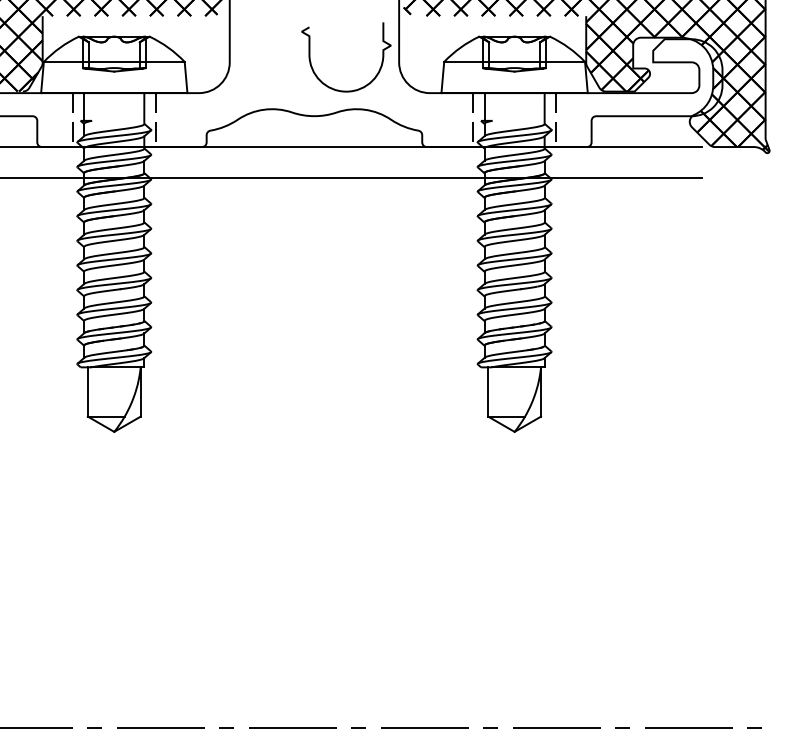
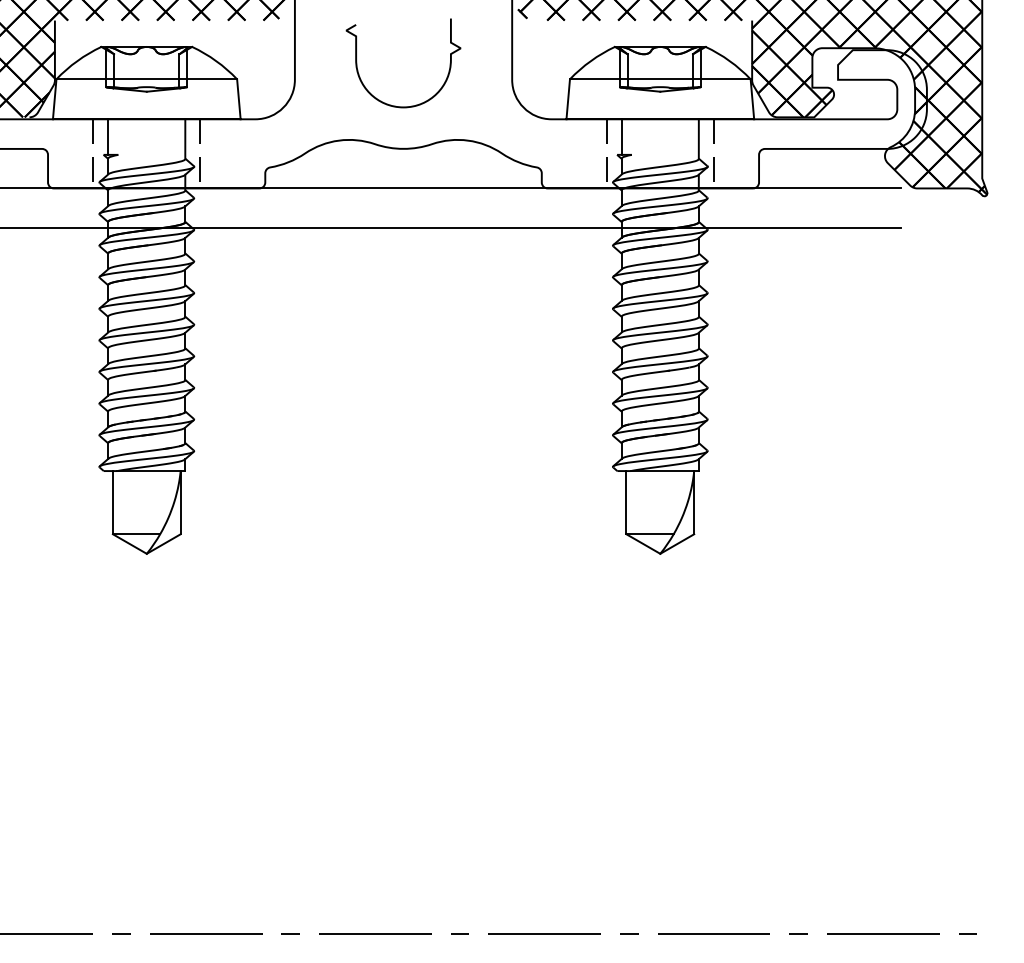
curve: (337, 89) -> (391, 104), moved

